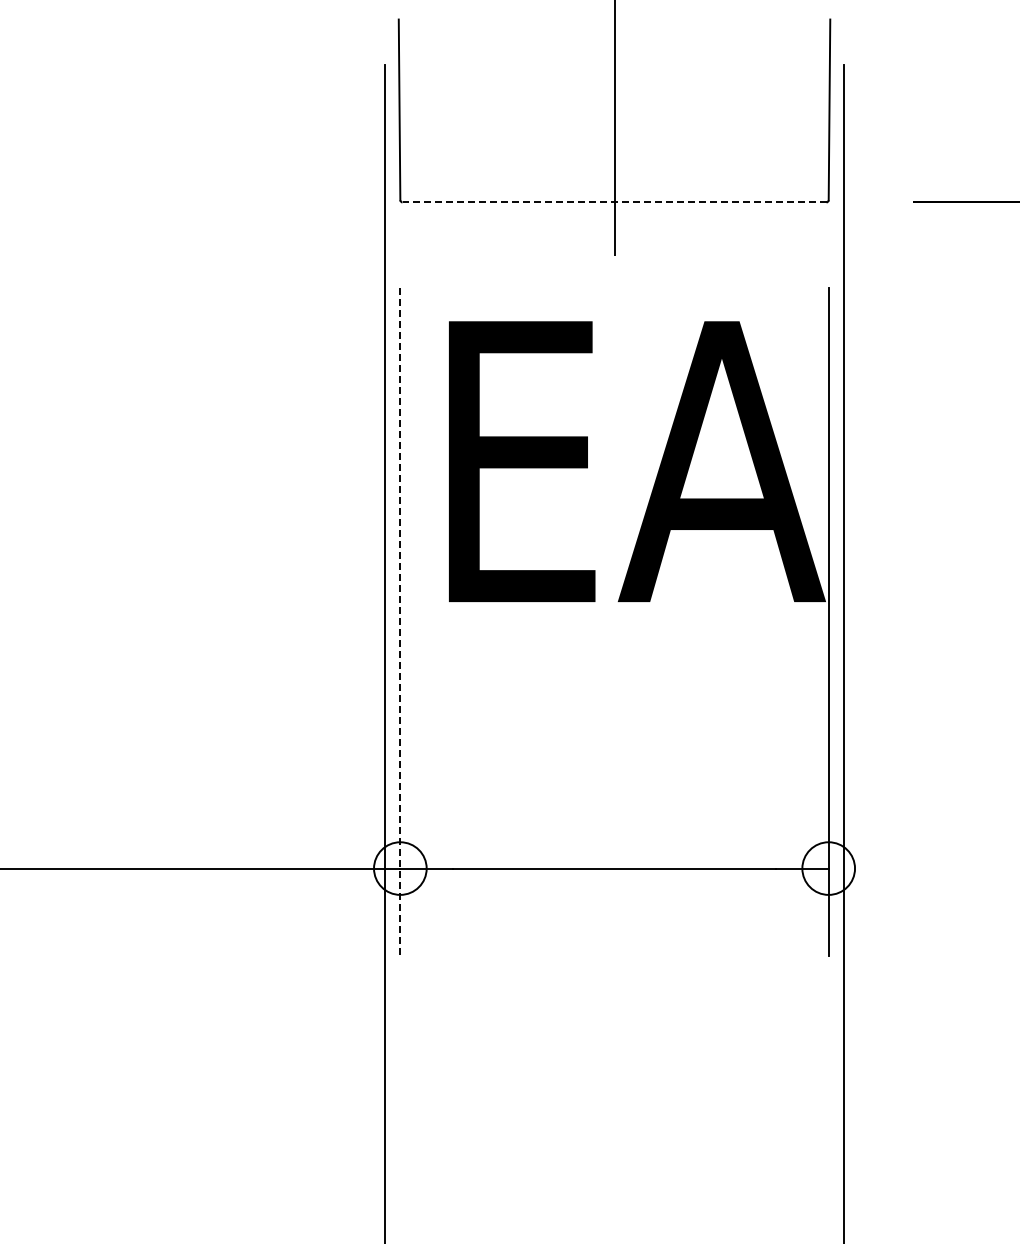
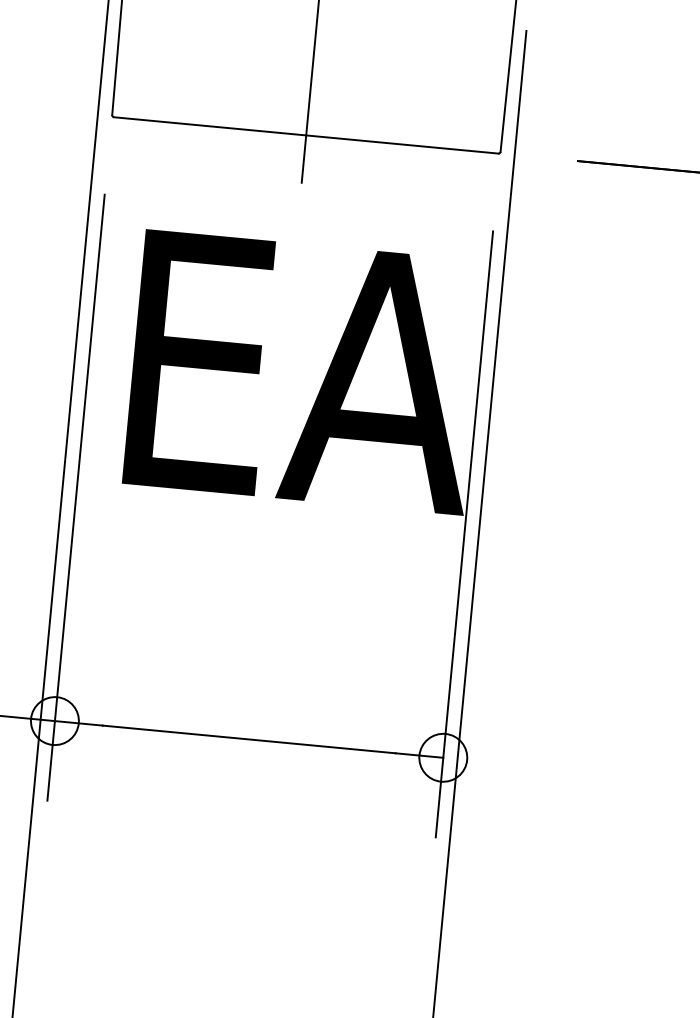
line: (614, 202) -> (306, 135), dashed -> solid
line: (400, 622) -> (76, 497), dashed -> solid

